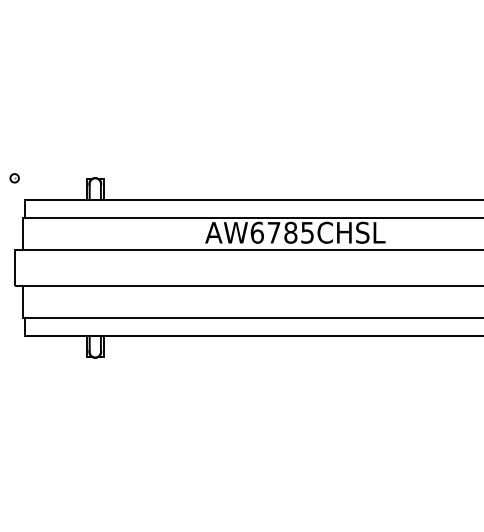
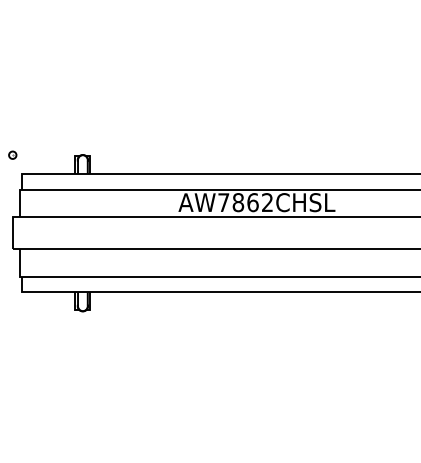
text: (282, 232) -> (245, 202), AW6785CHSL -> AW7862CHSL

